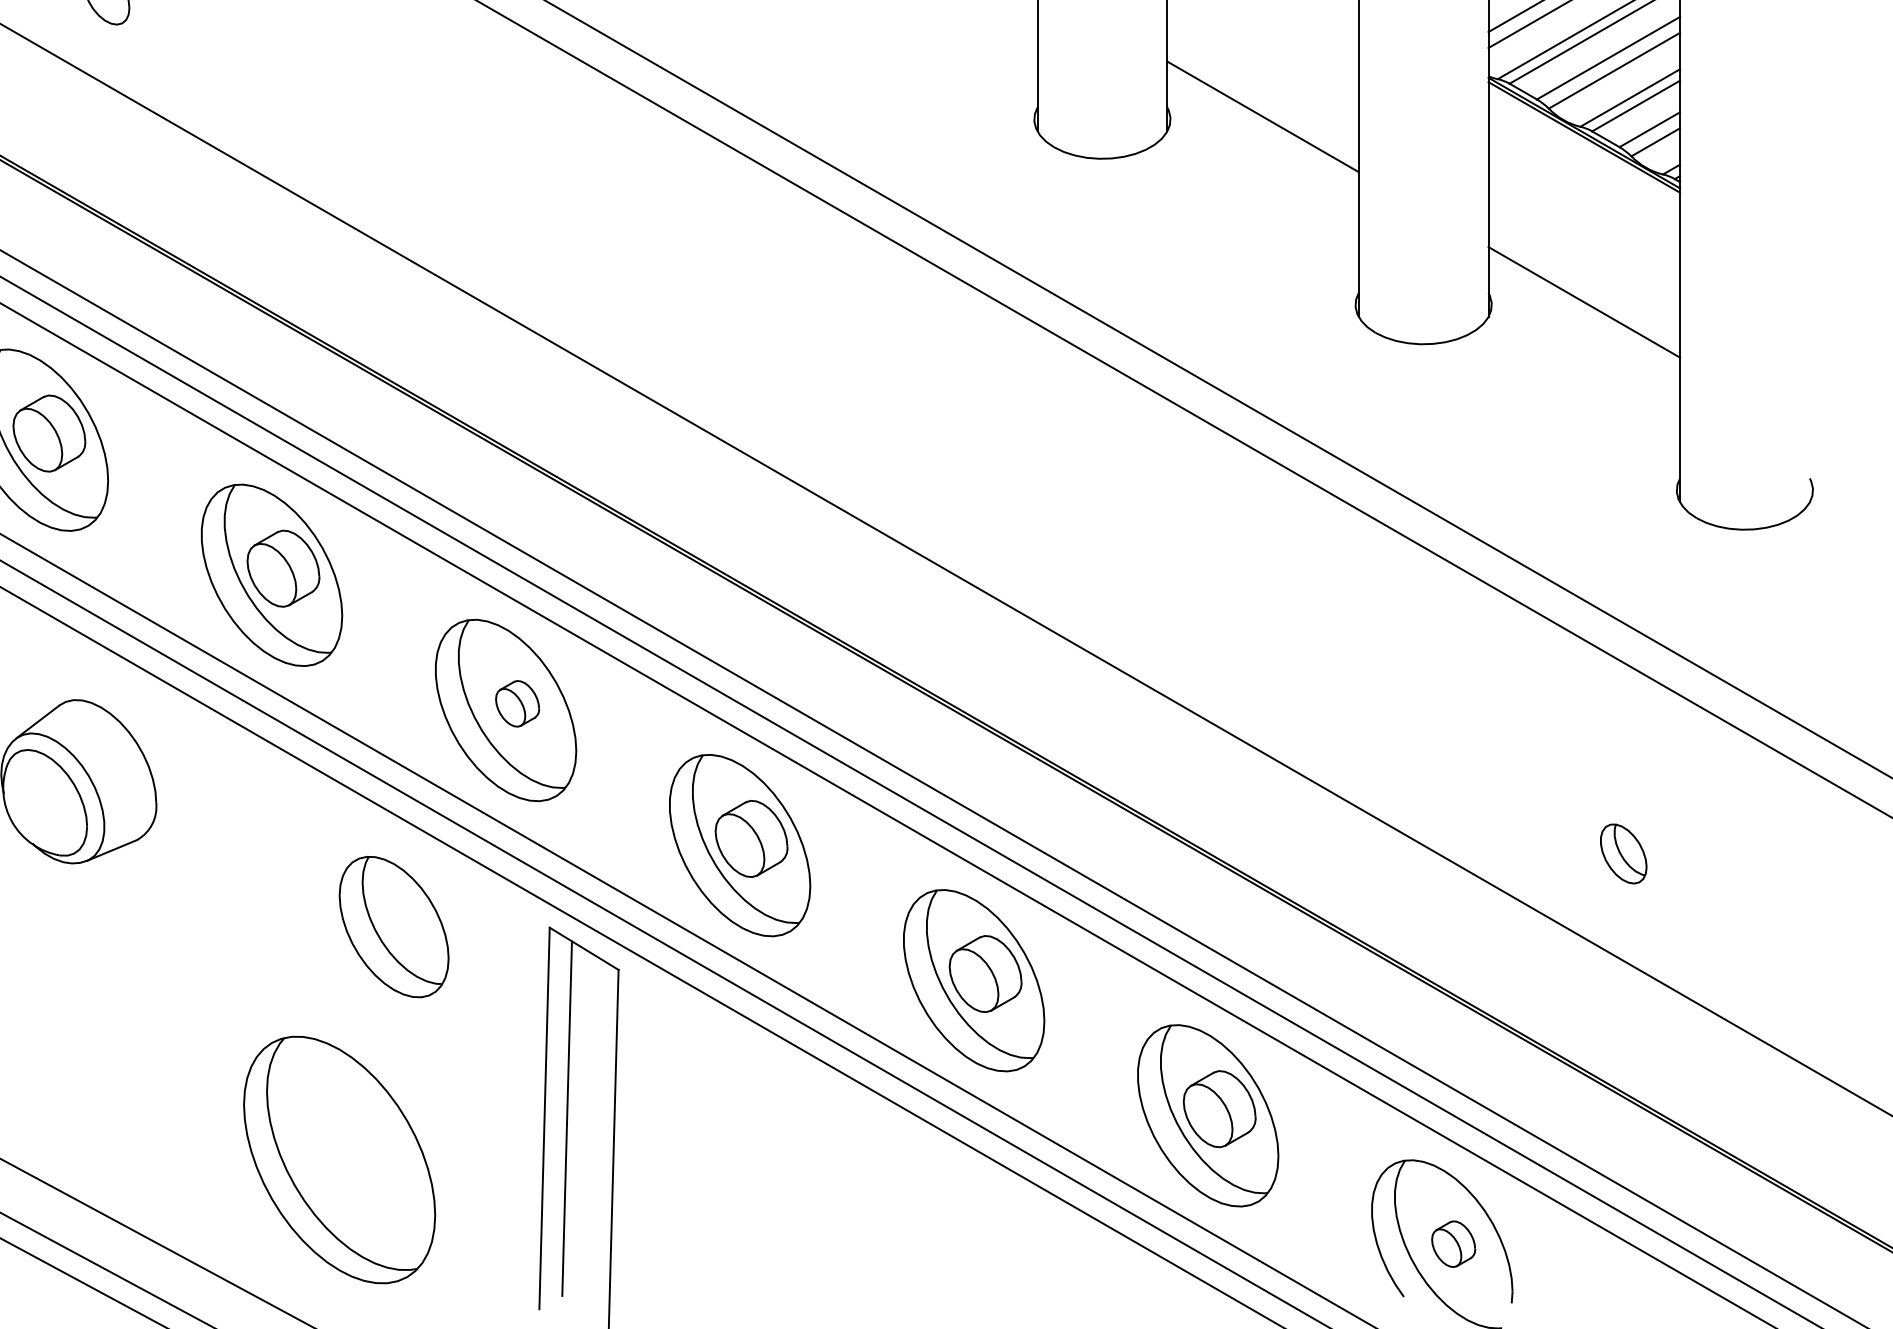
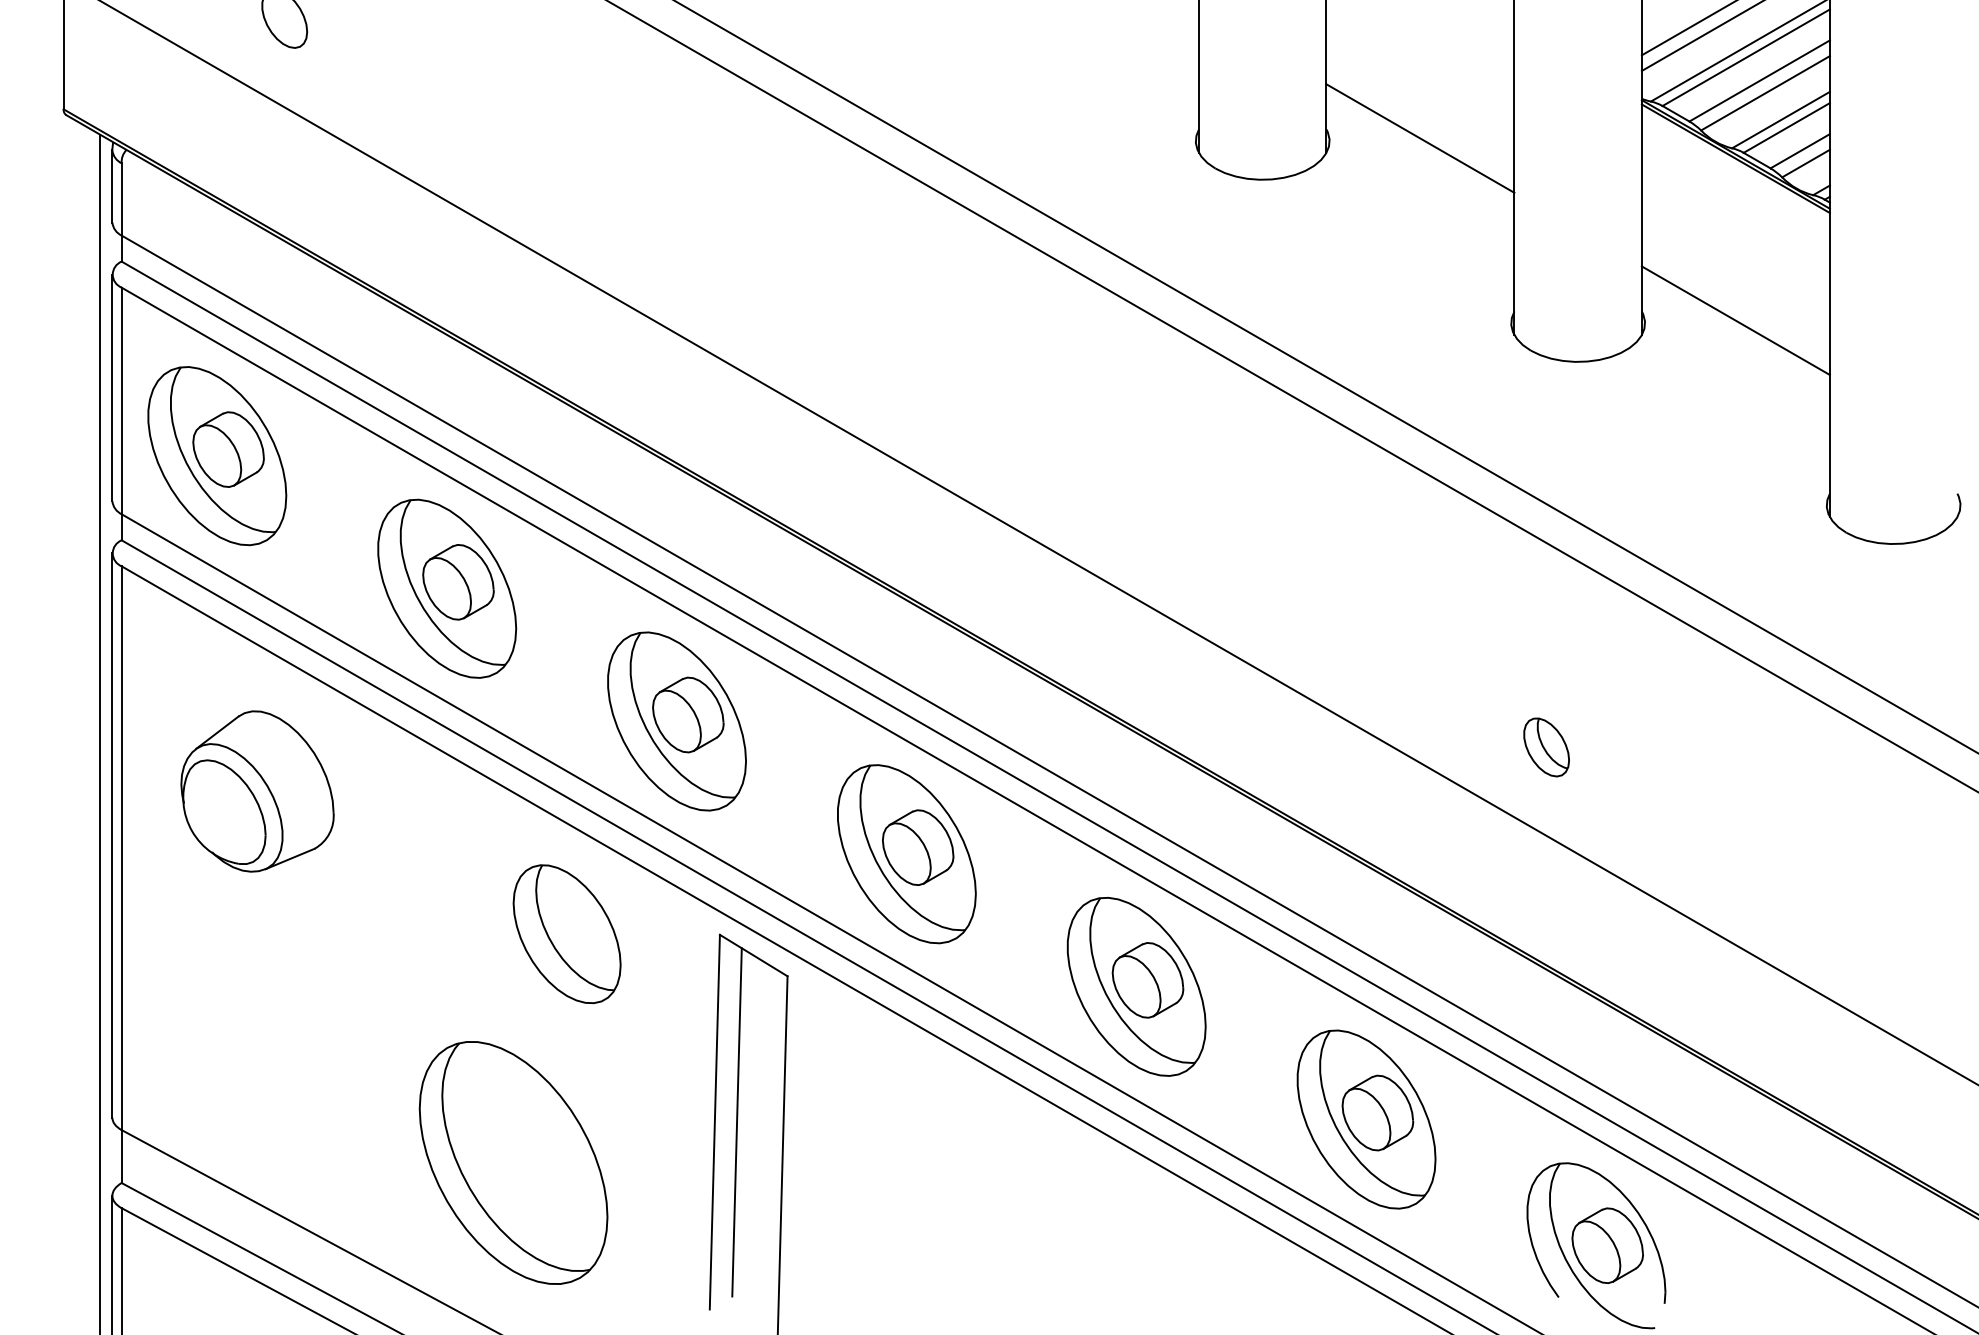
part: (517, 703) -> (688, 714), size x1.67
part: (1623, 854) -> (1546, 747), moved
part: (1453, 1244) -> (1607, 1245), size x1.67

